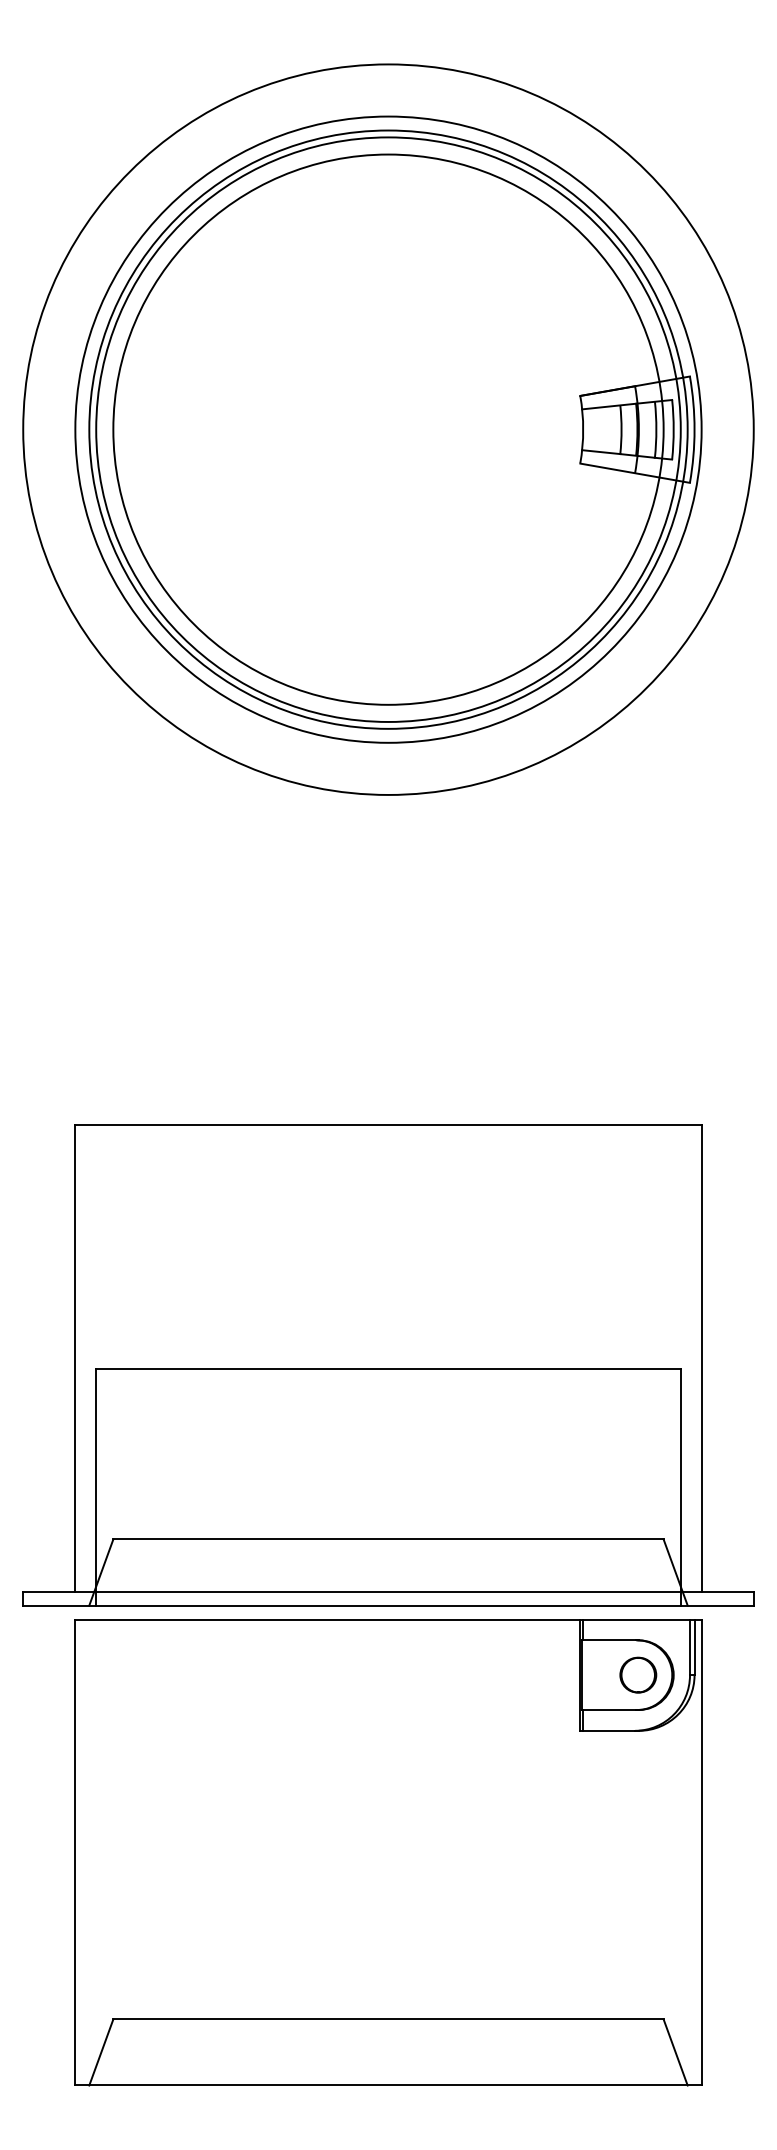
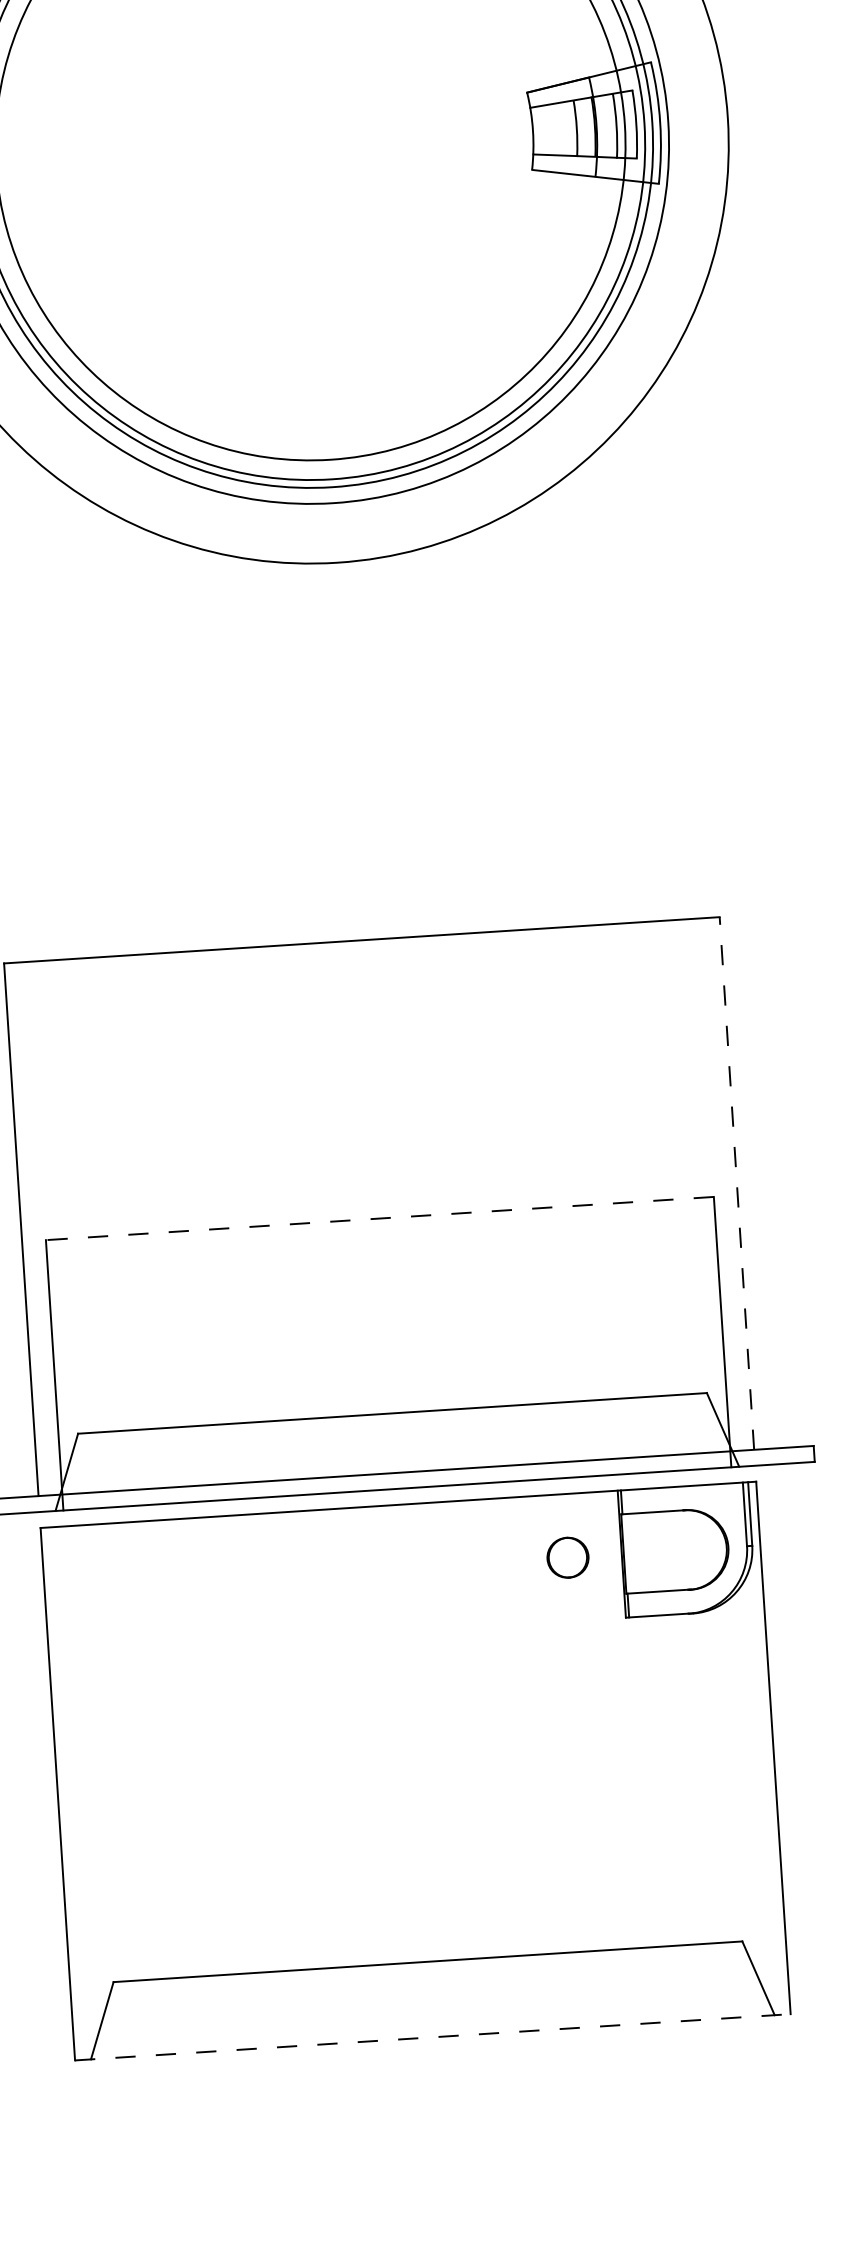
line: (701, 1358) -> (736, 1183), solid -> dashed
line: (388, 1368) -> (379, 1218), solid -> dashed
part: (638, 1674) -> (568, 1556), moved
line: (388, 2085) -> (432, 2037), solid -> dashed

